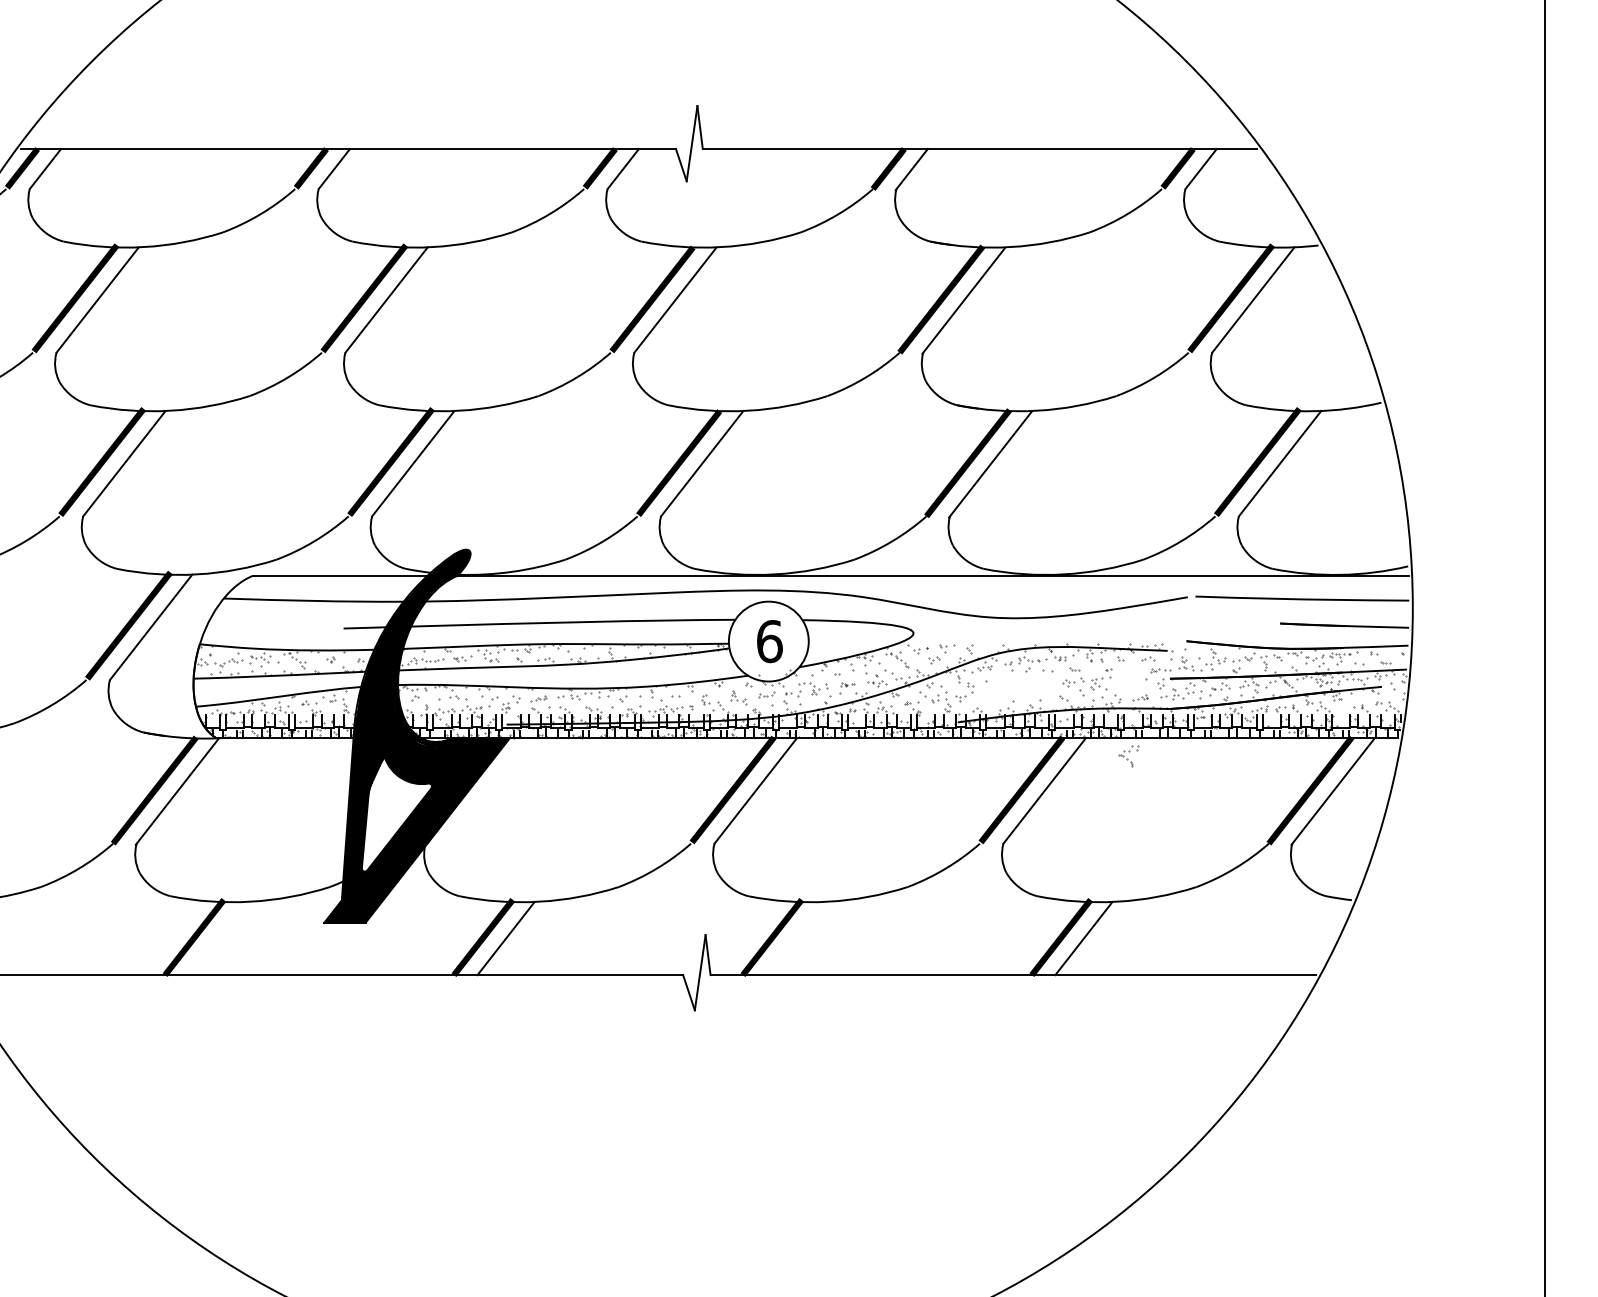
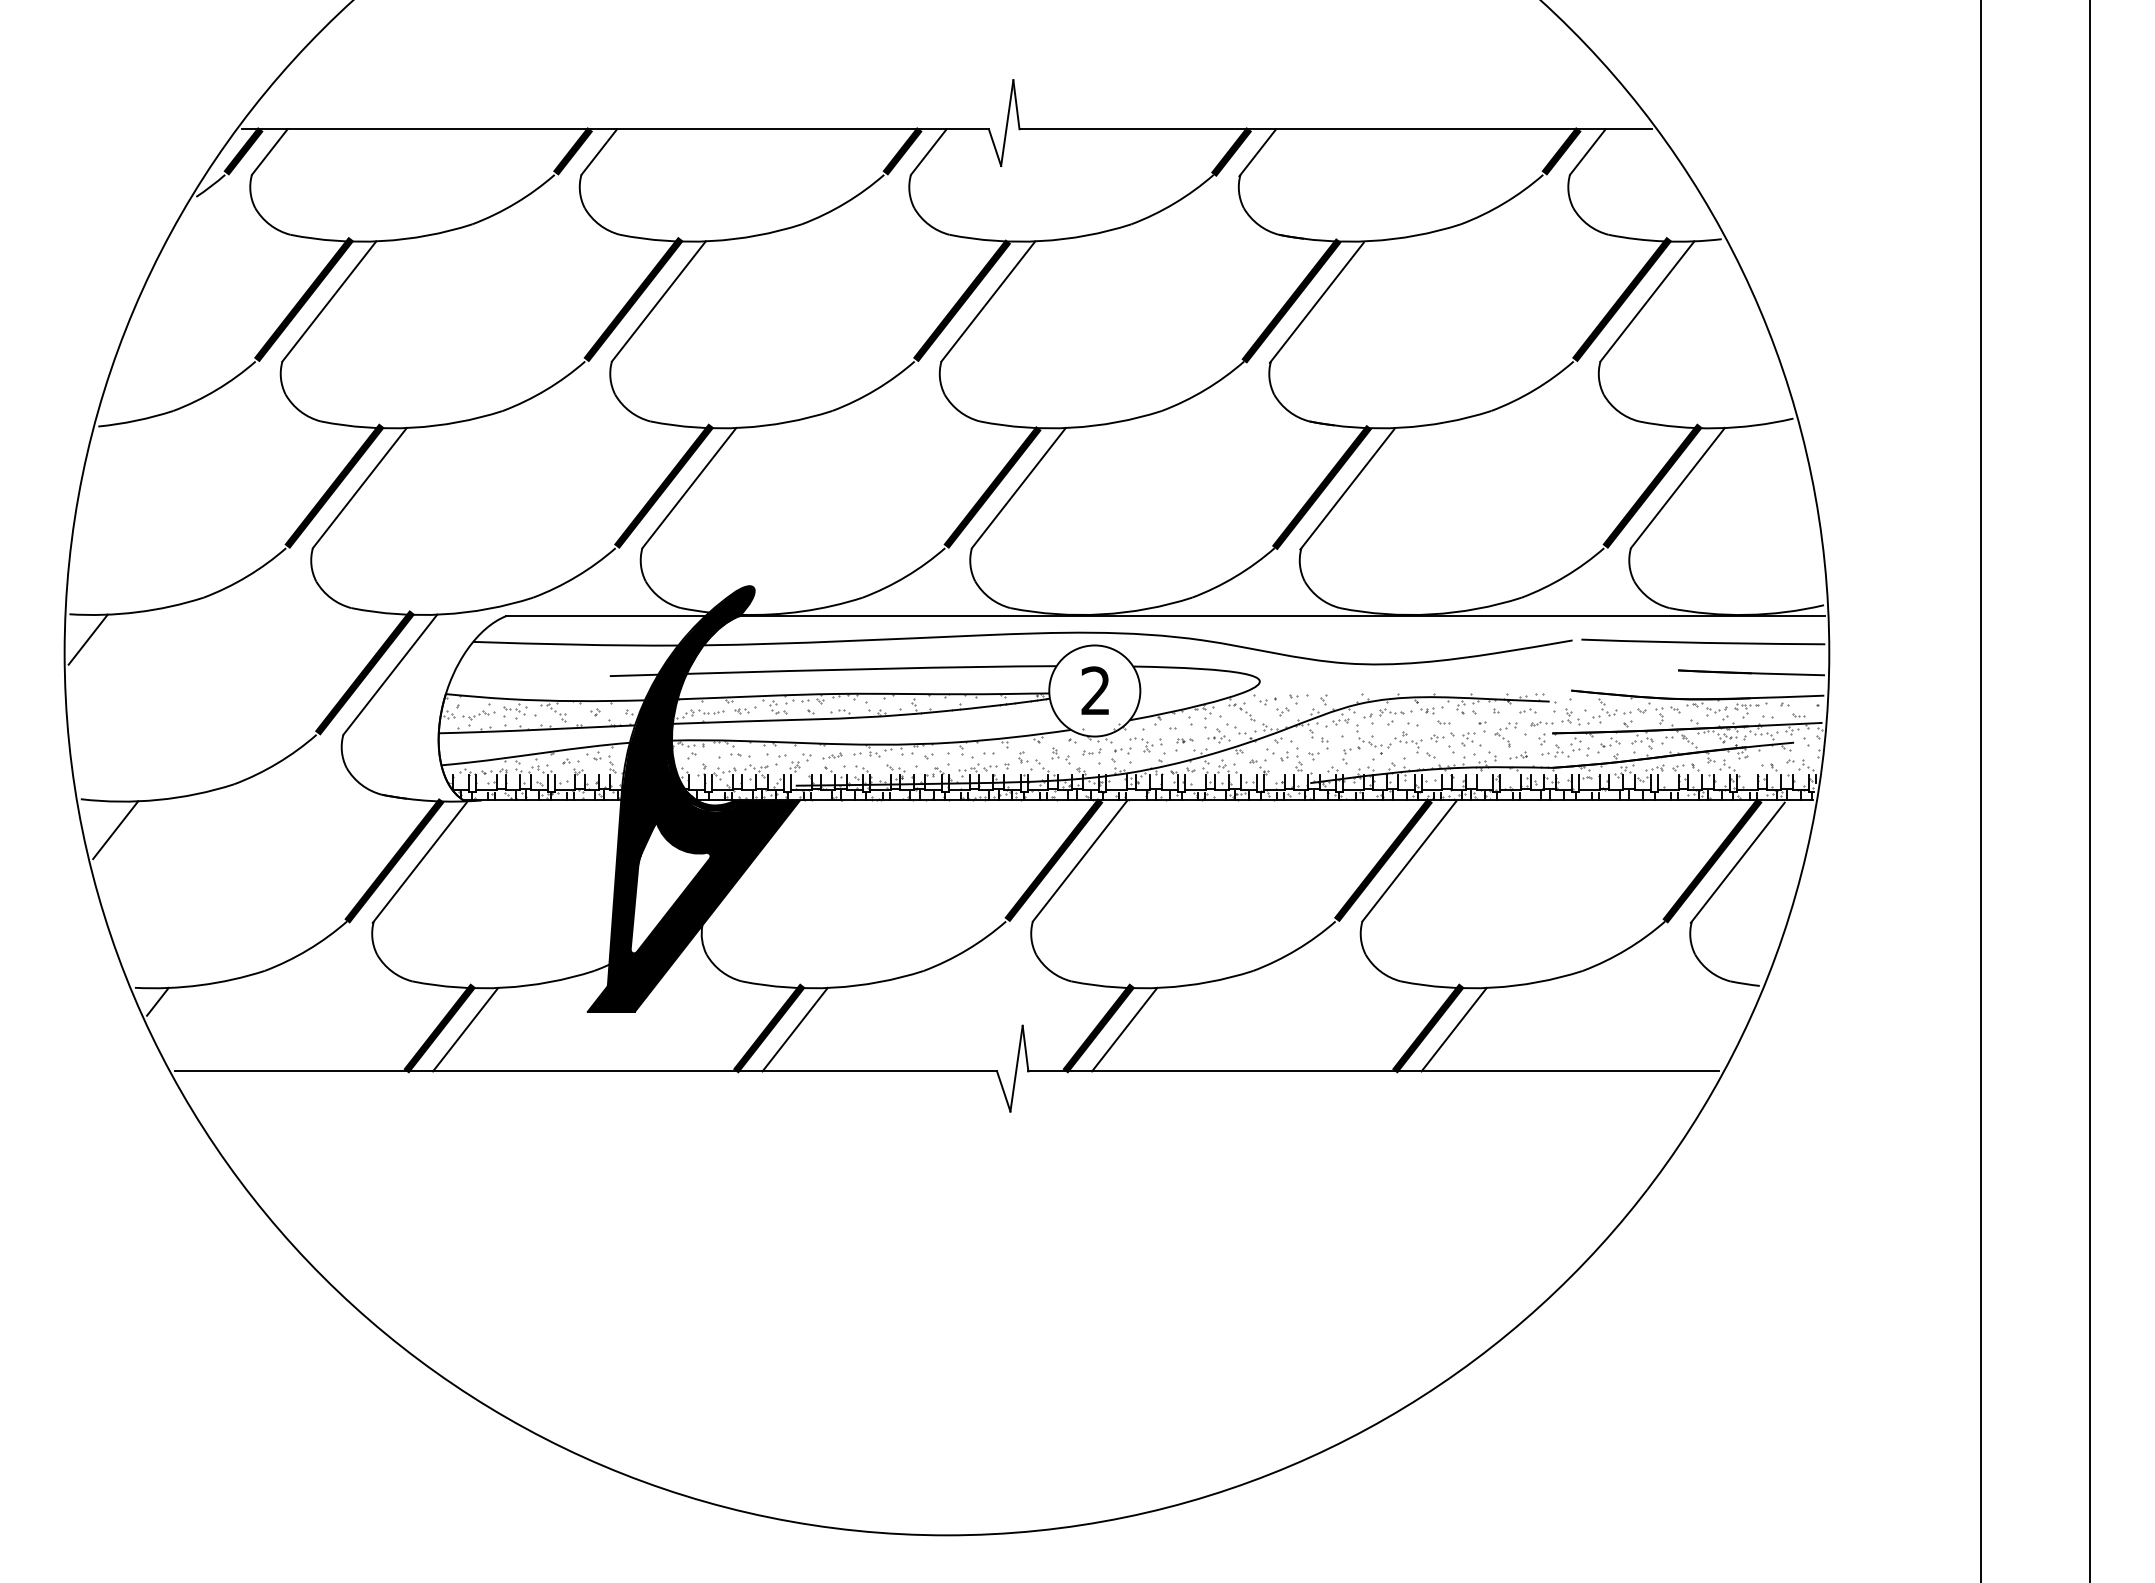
text: (769, 641) -> (1095, 690), 6 -> 2
part: (1021, 688) -> (1382, 744), added
part: (1128, 756) -> (1505, 734), moved
line: (217, 938) -> (465, 1029), added
line: (794, 938) -> (1124, 1029), added

